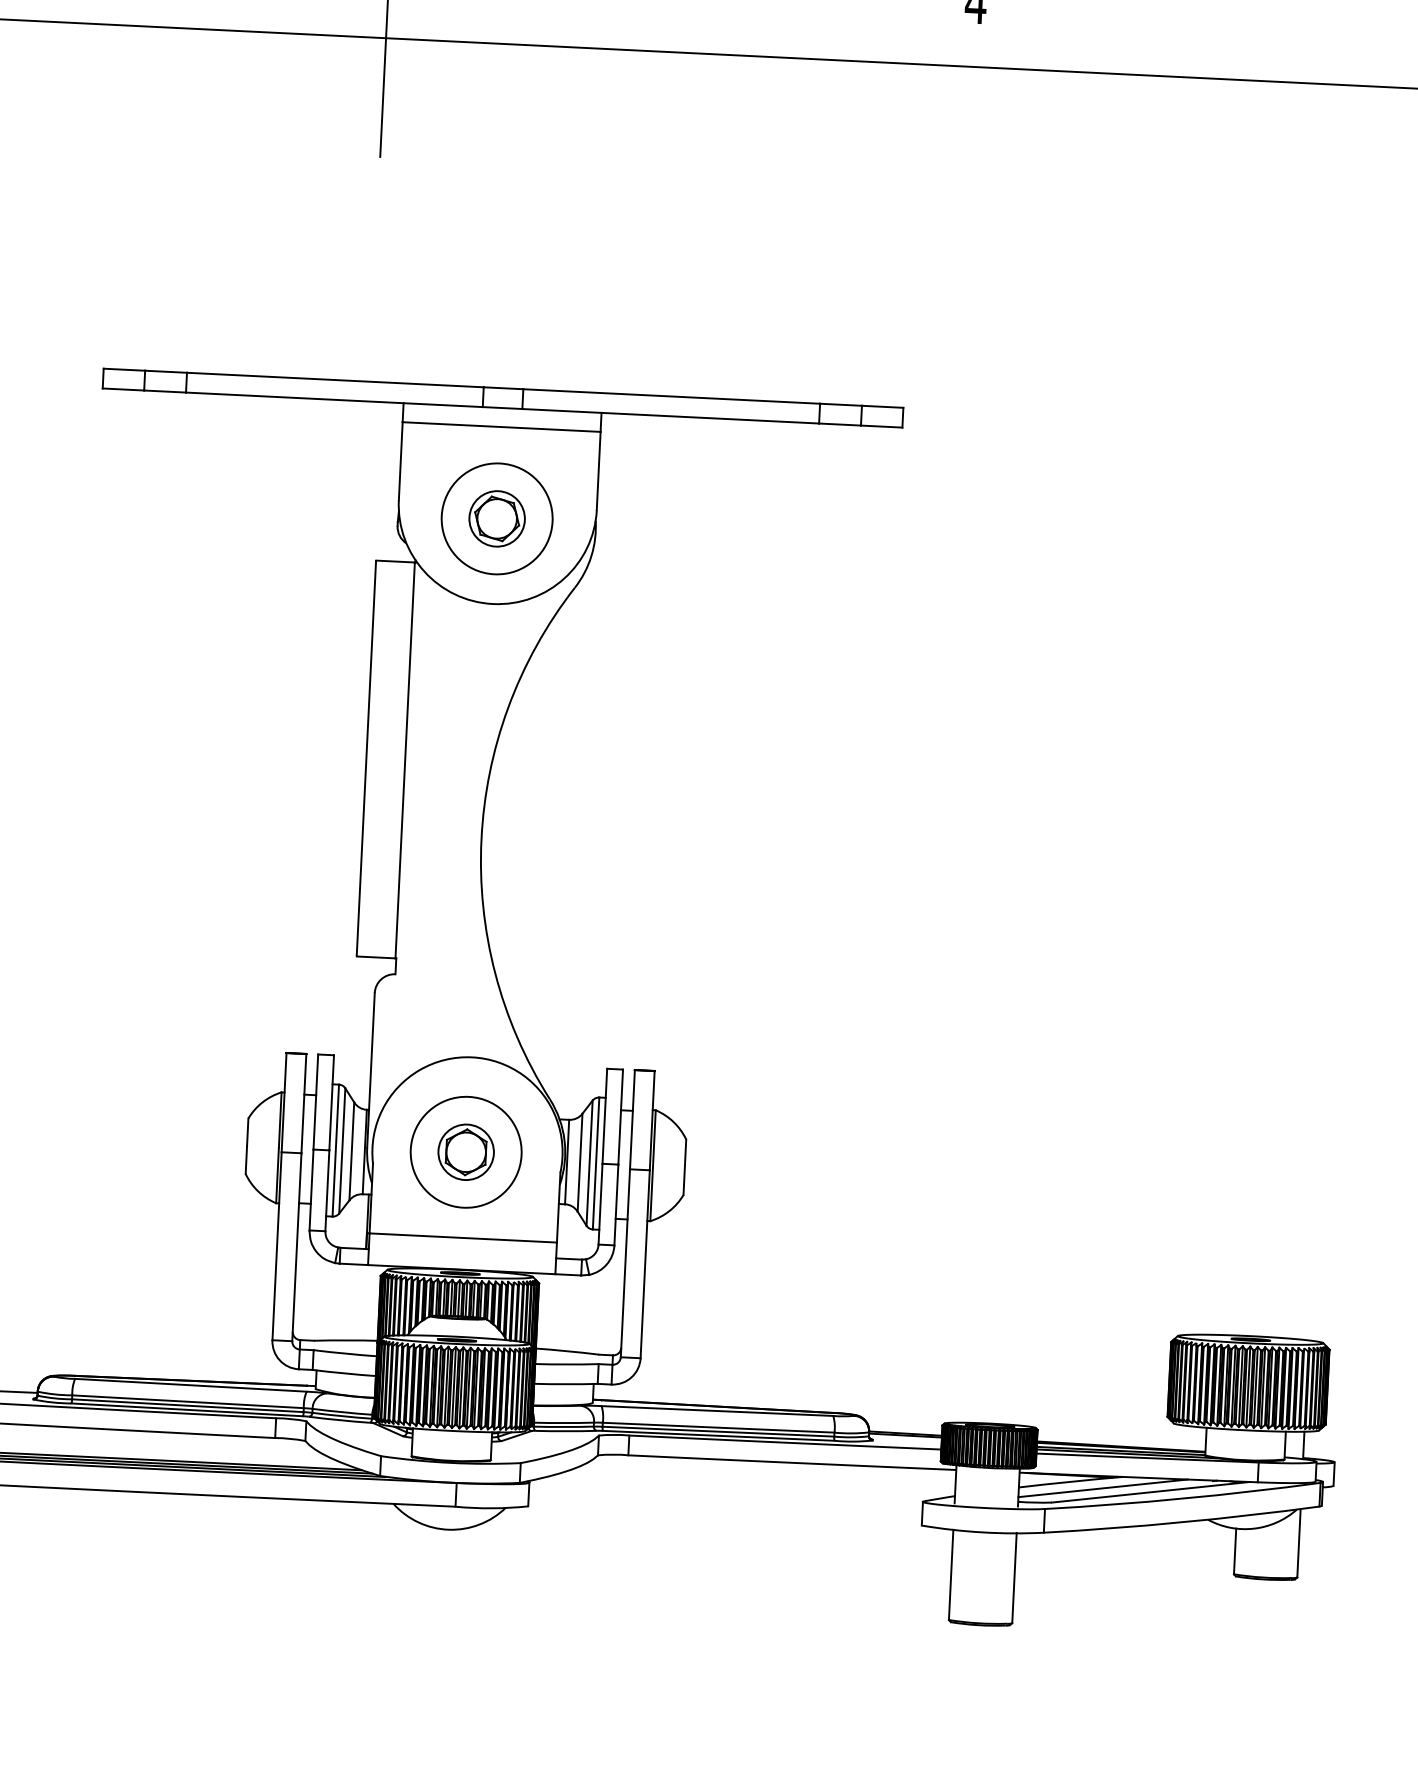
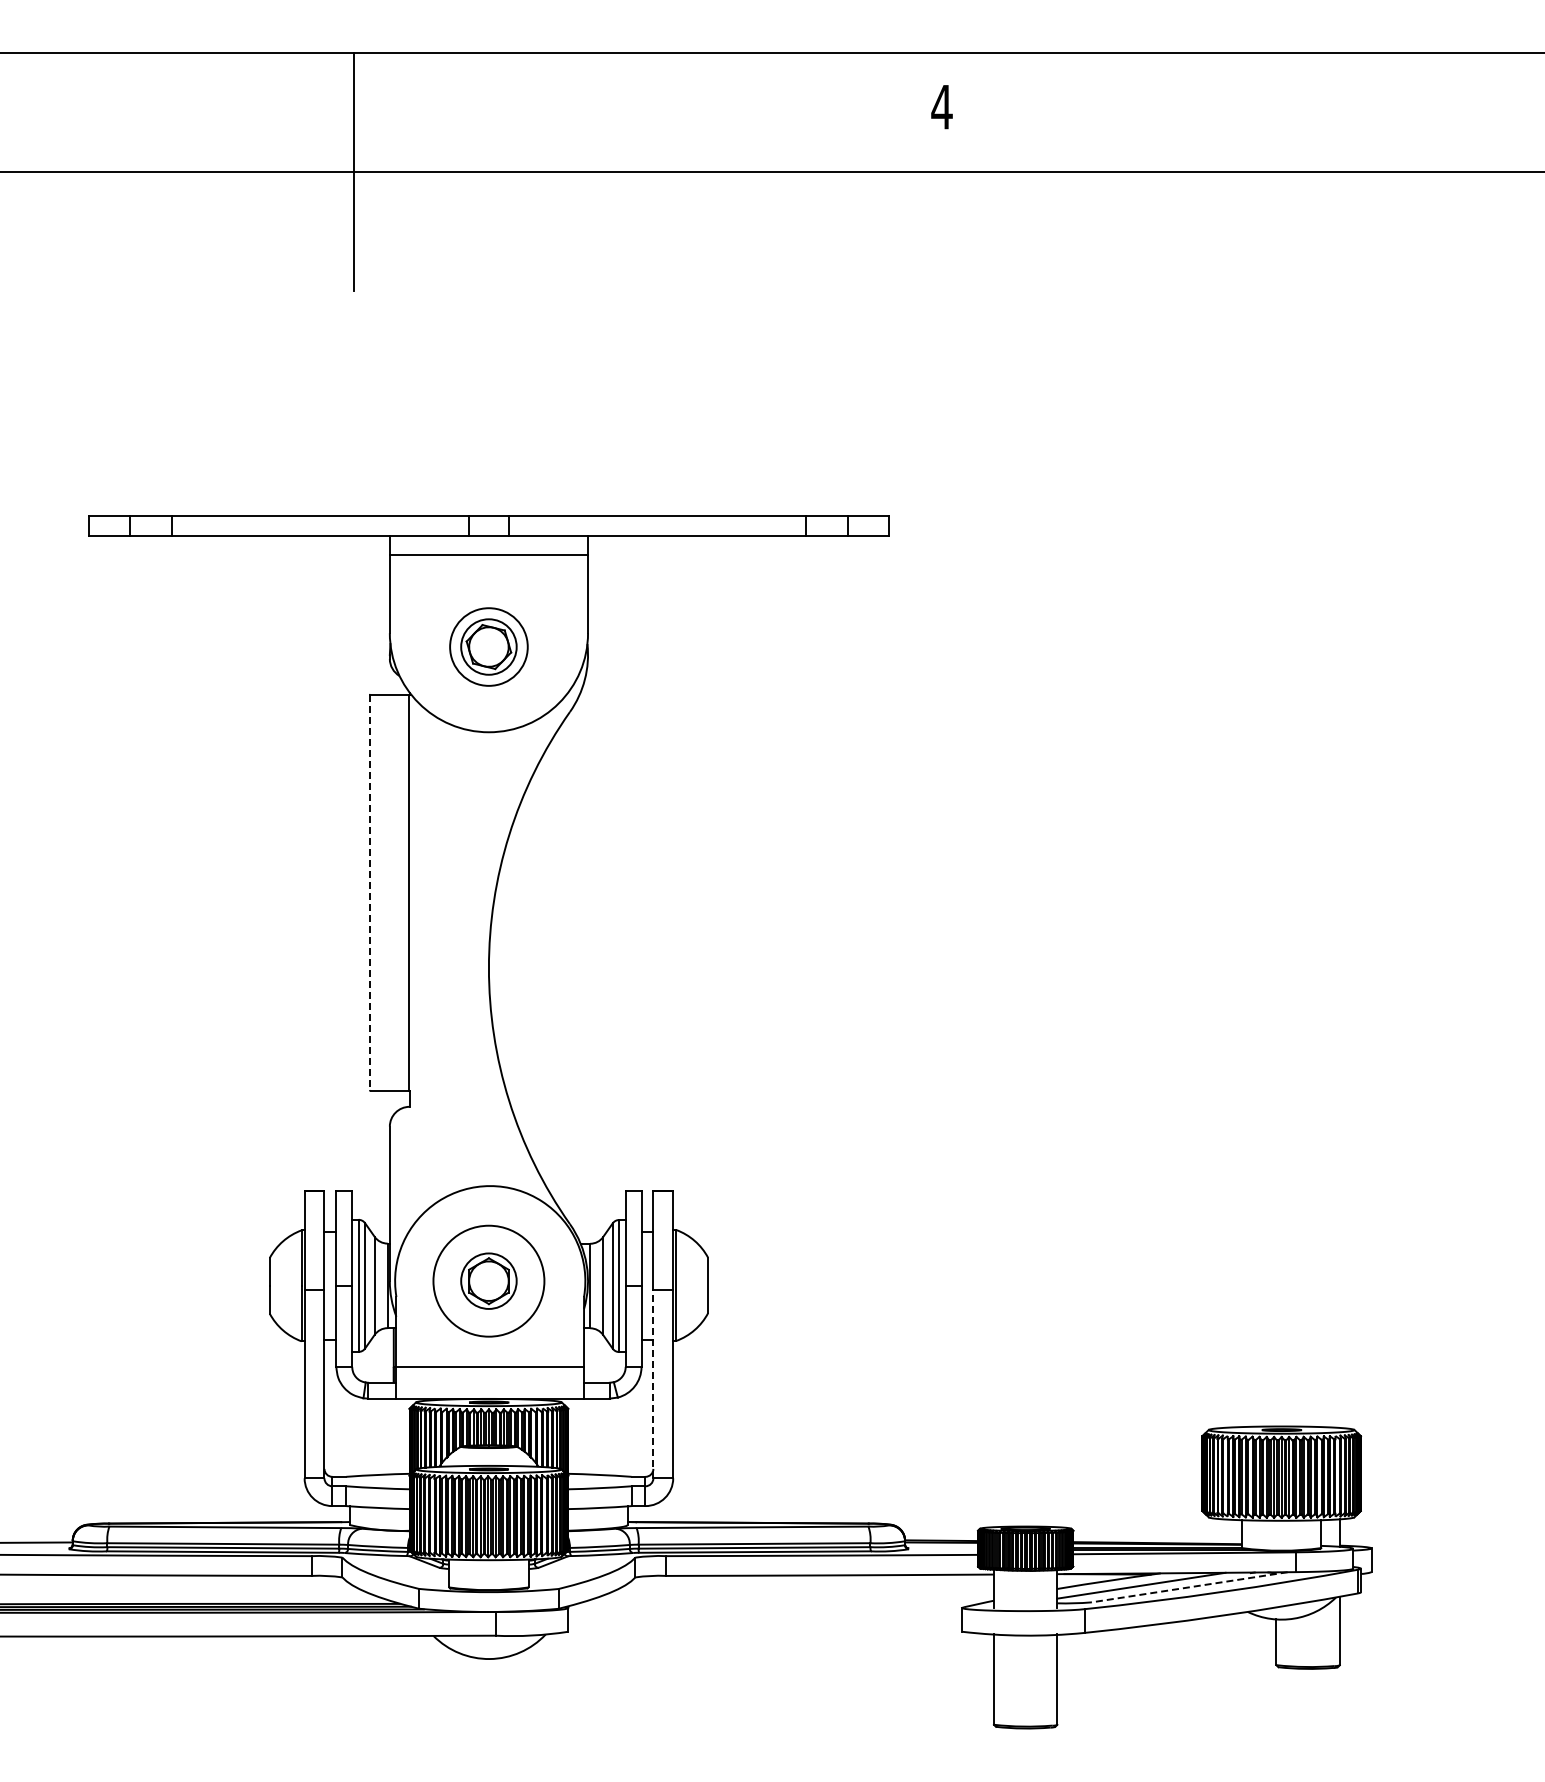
circle: (496, 518) -> (488, 646), size x0.7
line: (366, 759) -> (370, 893), solid -> dashed
line: (625, 1262) -> (653, 1383), solid -> dashed
line: (1149, 1492) -> (1188, 1587), solid -> dashed

